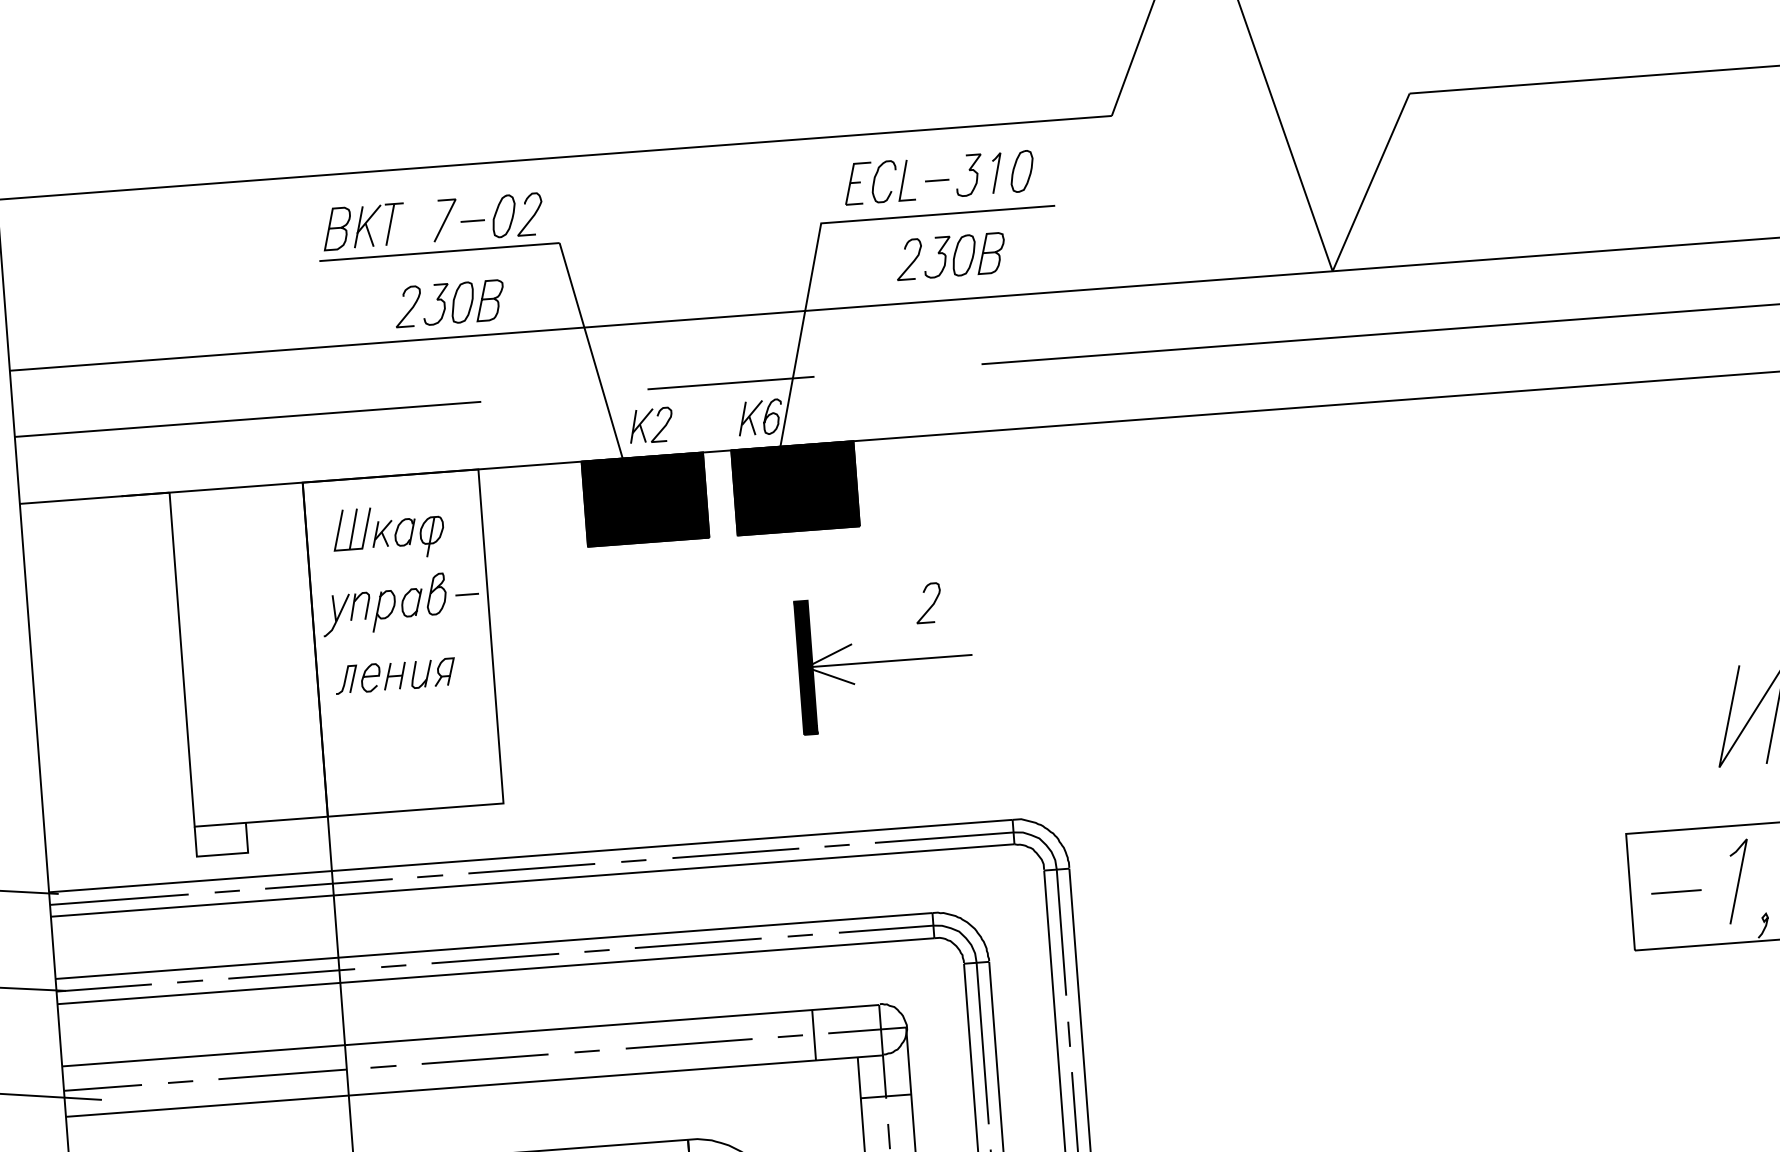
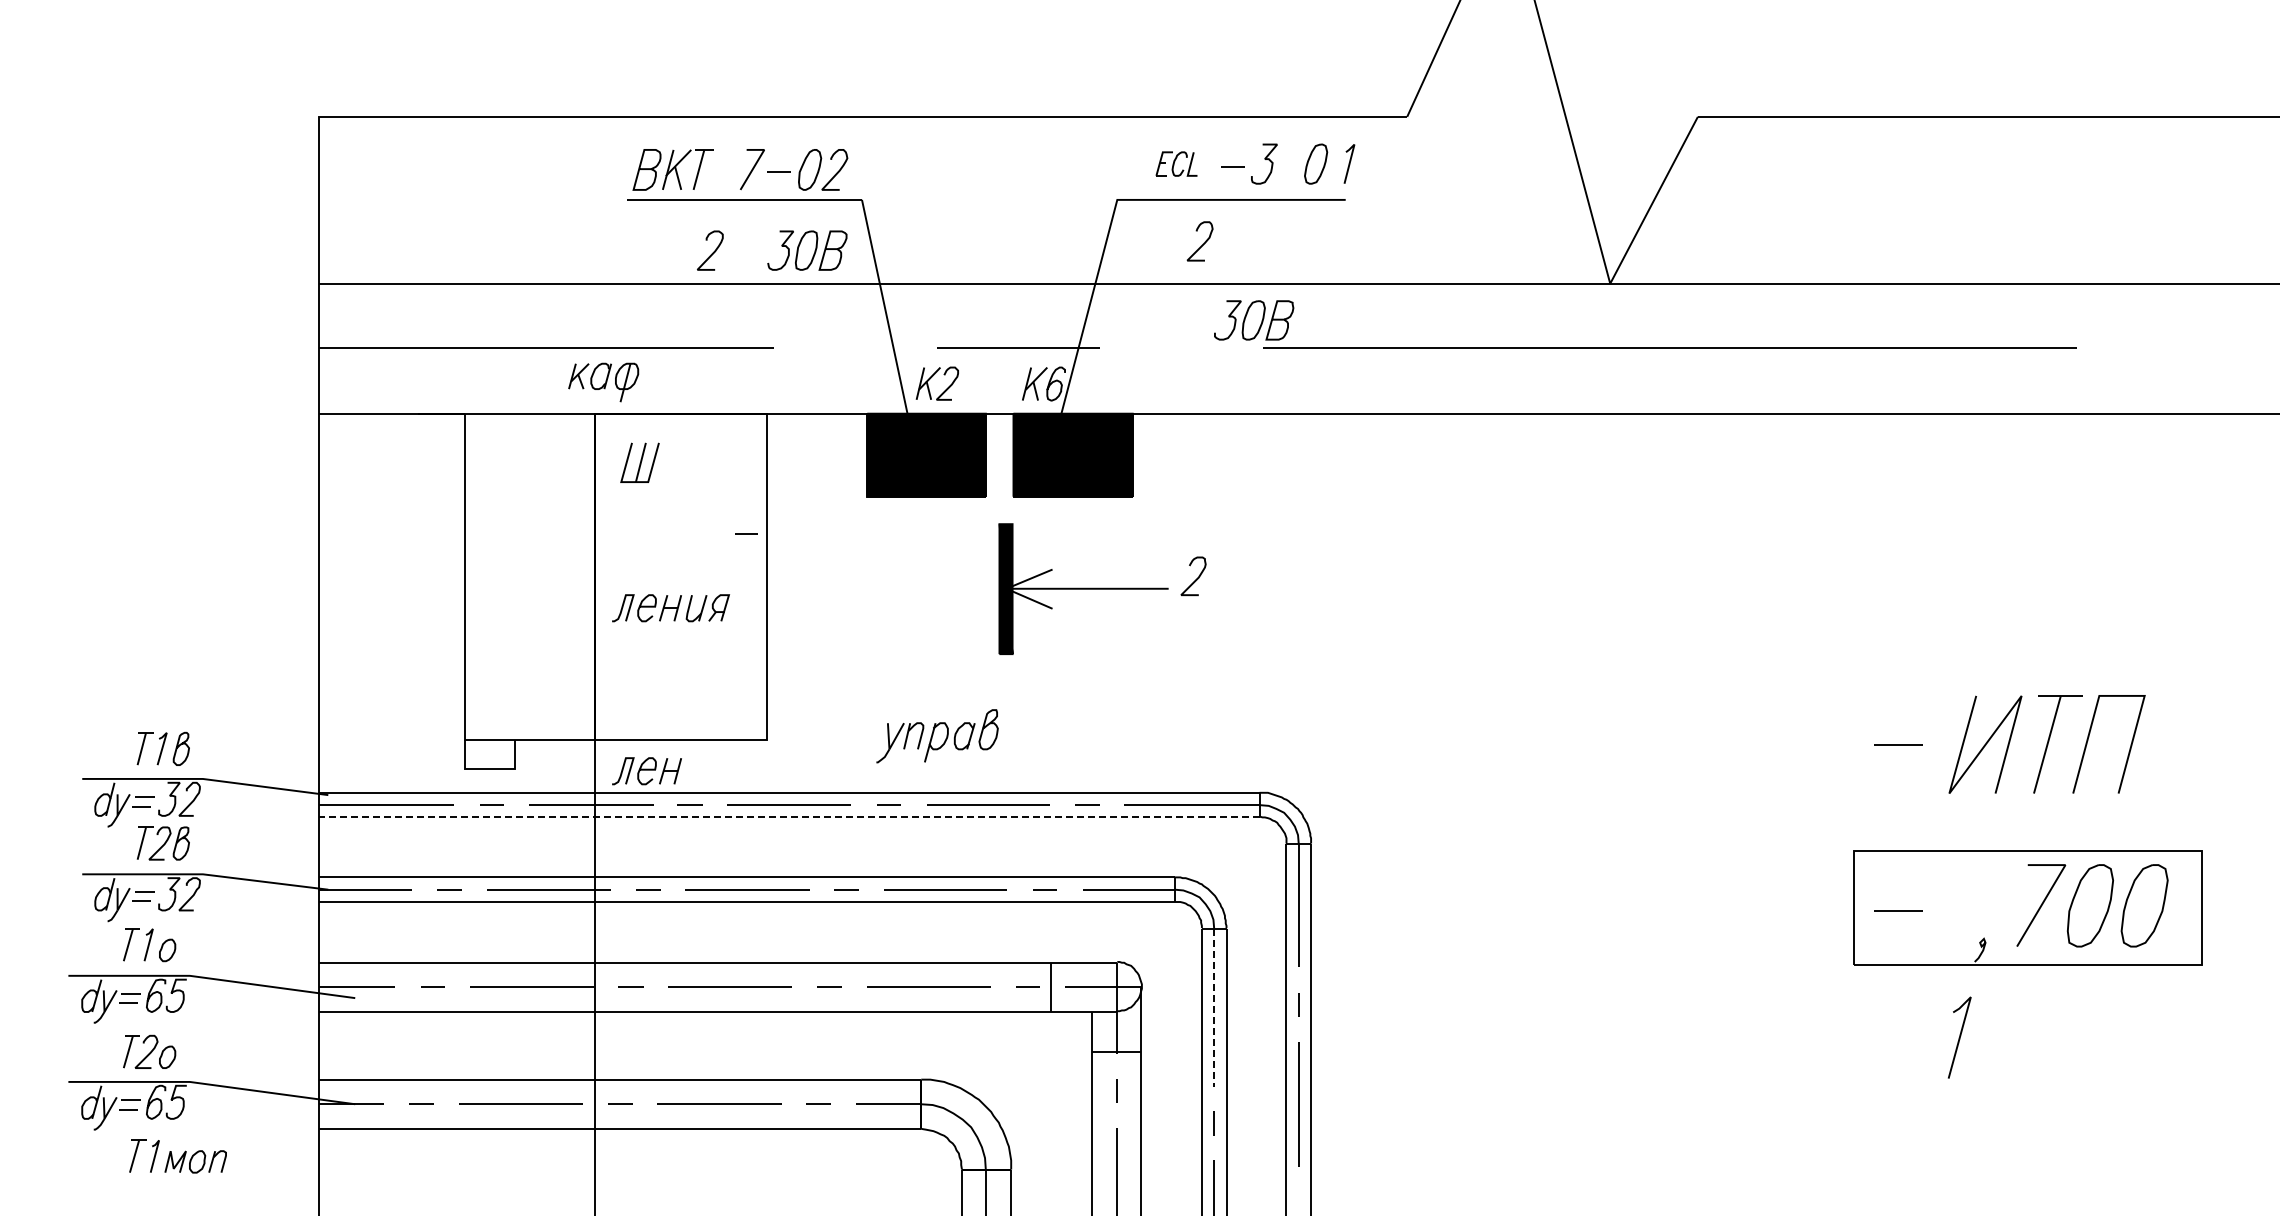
line: (996, 172) -> (1349, 163), moved
part: (879, 181) -> (1176, 163), size x0.6
part: (964, 255) -> (1254, 320), moved
part: (463, 302) -> (807, 250), moved
part: (408, 538) -> (603, 382), moved
part: (384, 605) -> (937, 736), moved
part: (885, 661) -> (1083, 588), moved
line: (1663, 721) -> (1898, 744), added
part: (382, 845) -> (646, 771), added
line: (531, 880) -> (788, 816), solid -> dashed
line: (1738, 881) -> (1959, 1037), moved
line: (982, 1043) -> (1214, 1007), solid -> dashed

